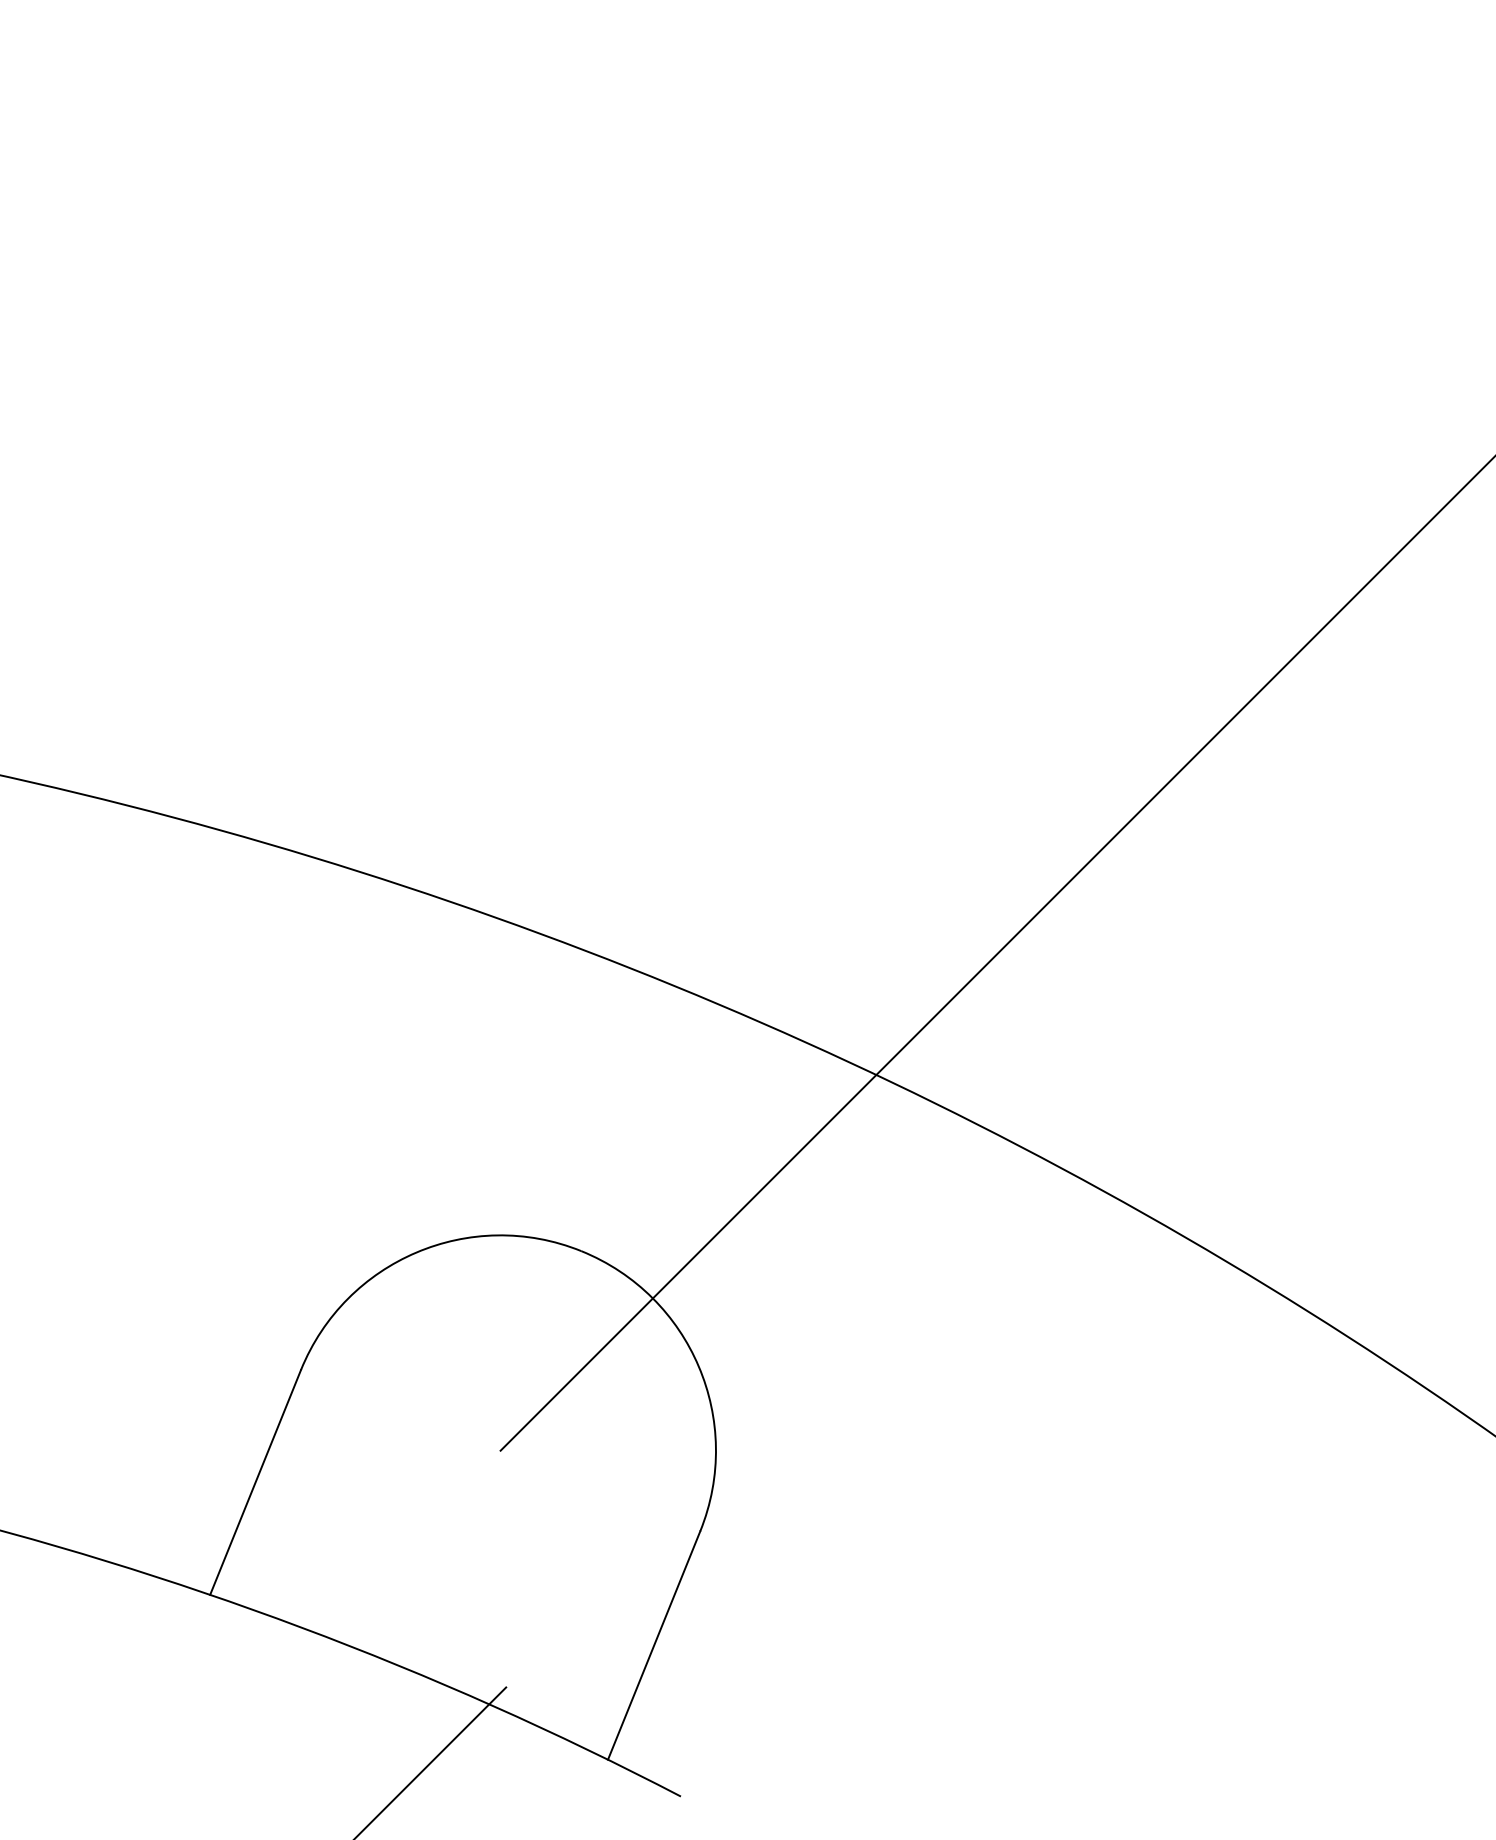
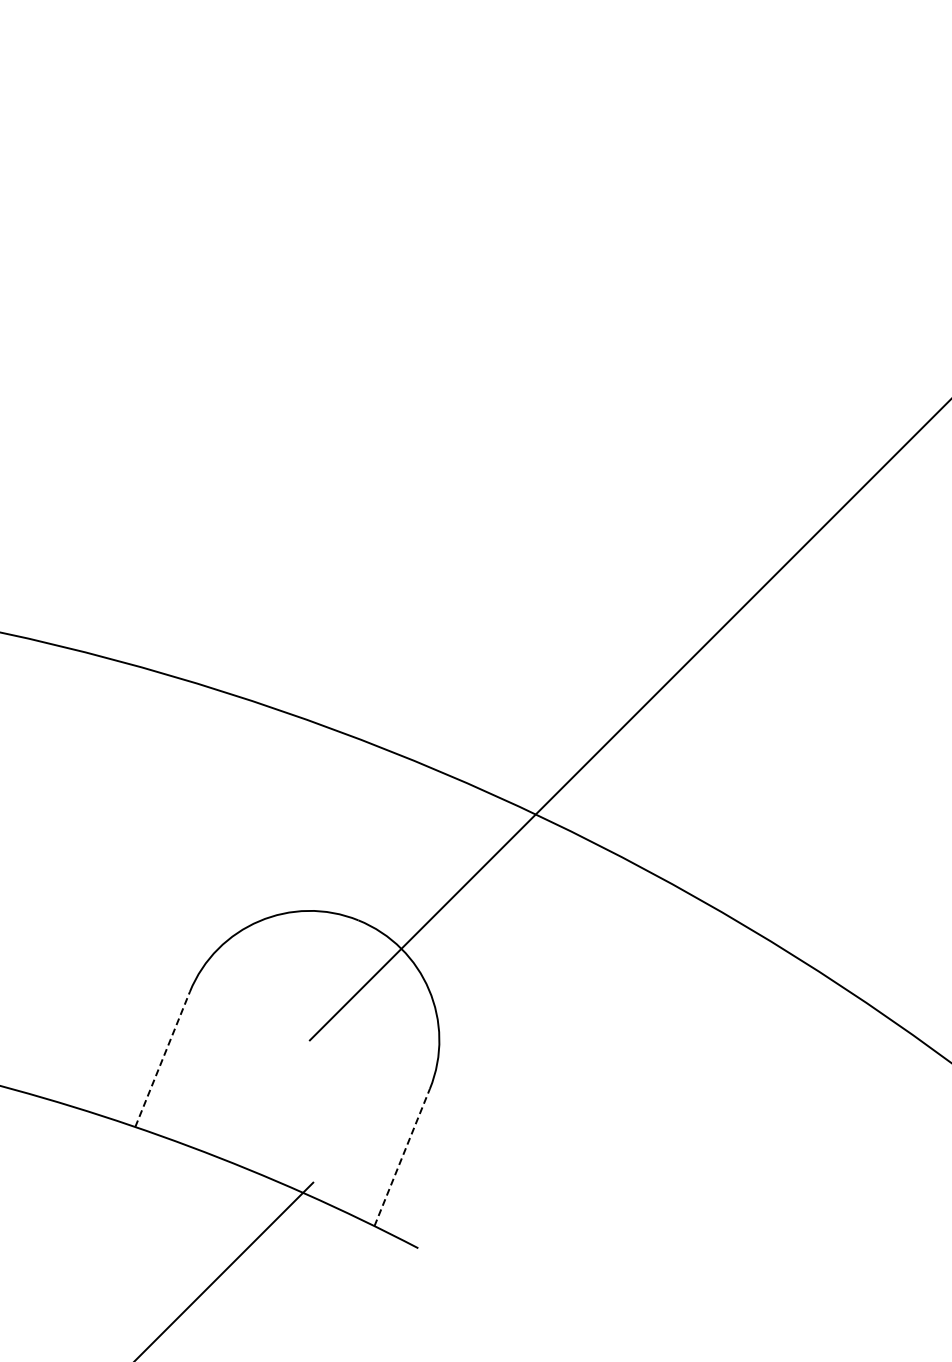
line: (255, 1482) -> (162, 1059), solid -> dashed
line: (654, 1645) -> (402, 1157), solid -> dashed

